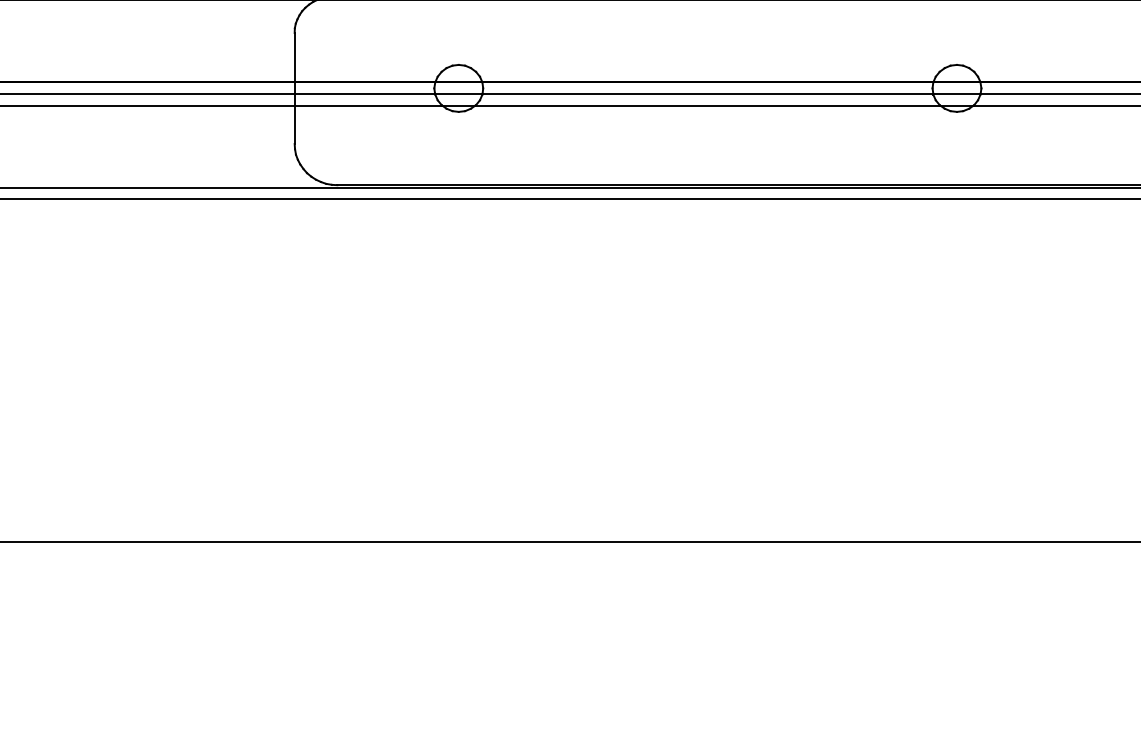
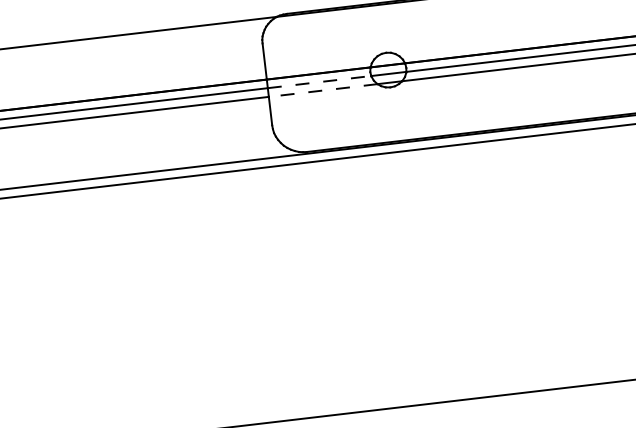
line: (365, 93) -> (320, 81), solid -> dashed
line: (368, 105) -> (323, 90), solid -> dashed

